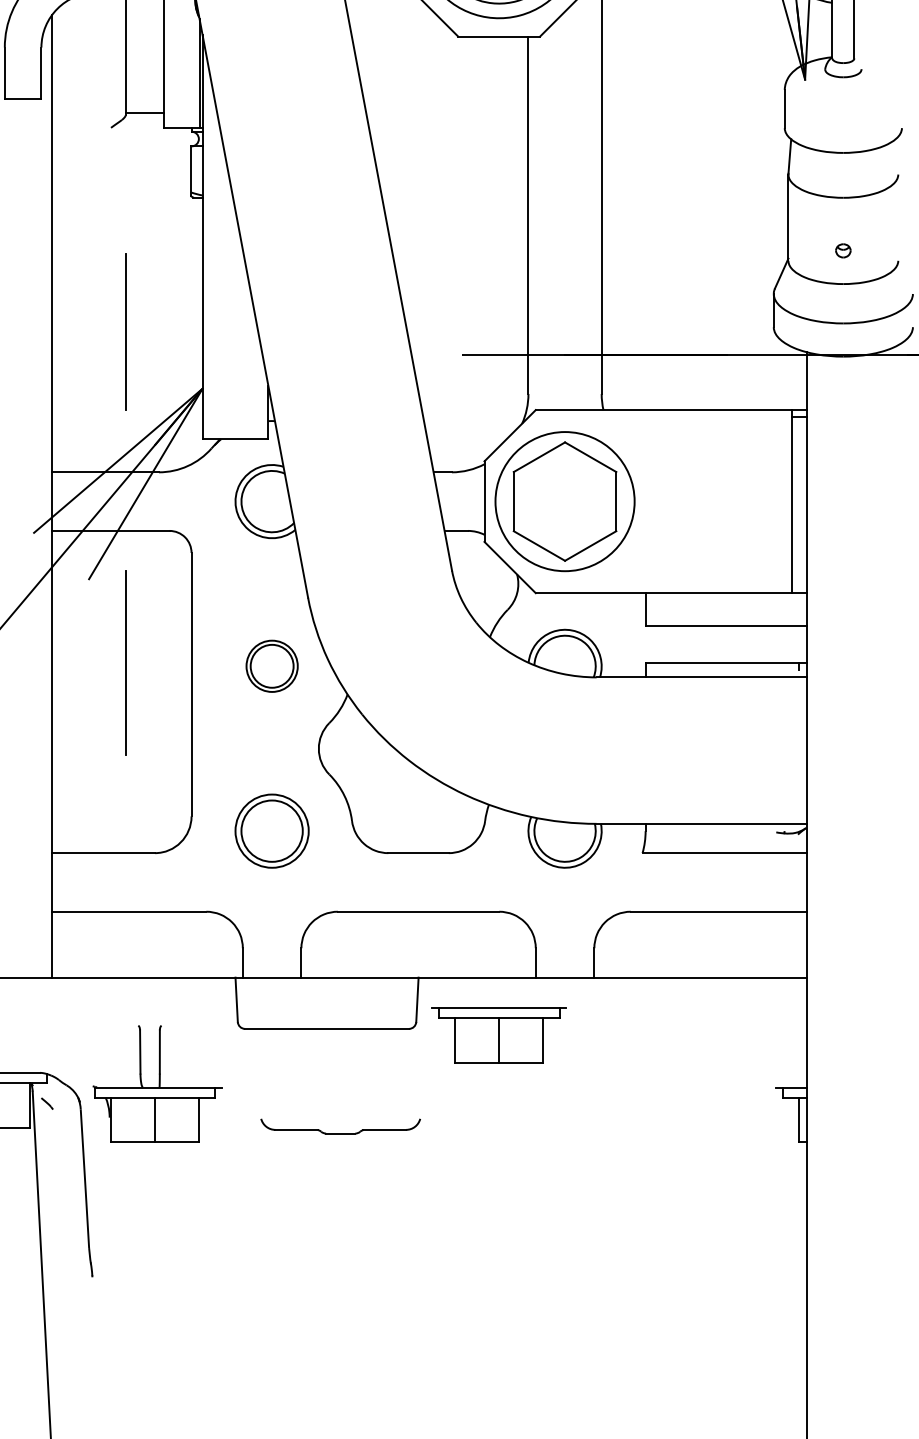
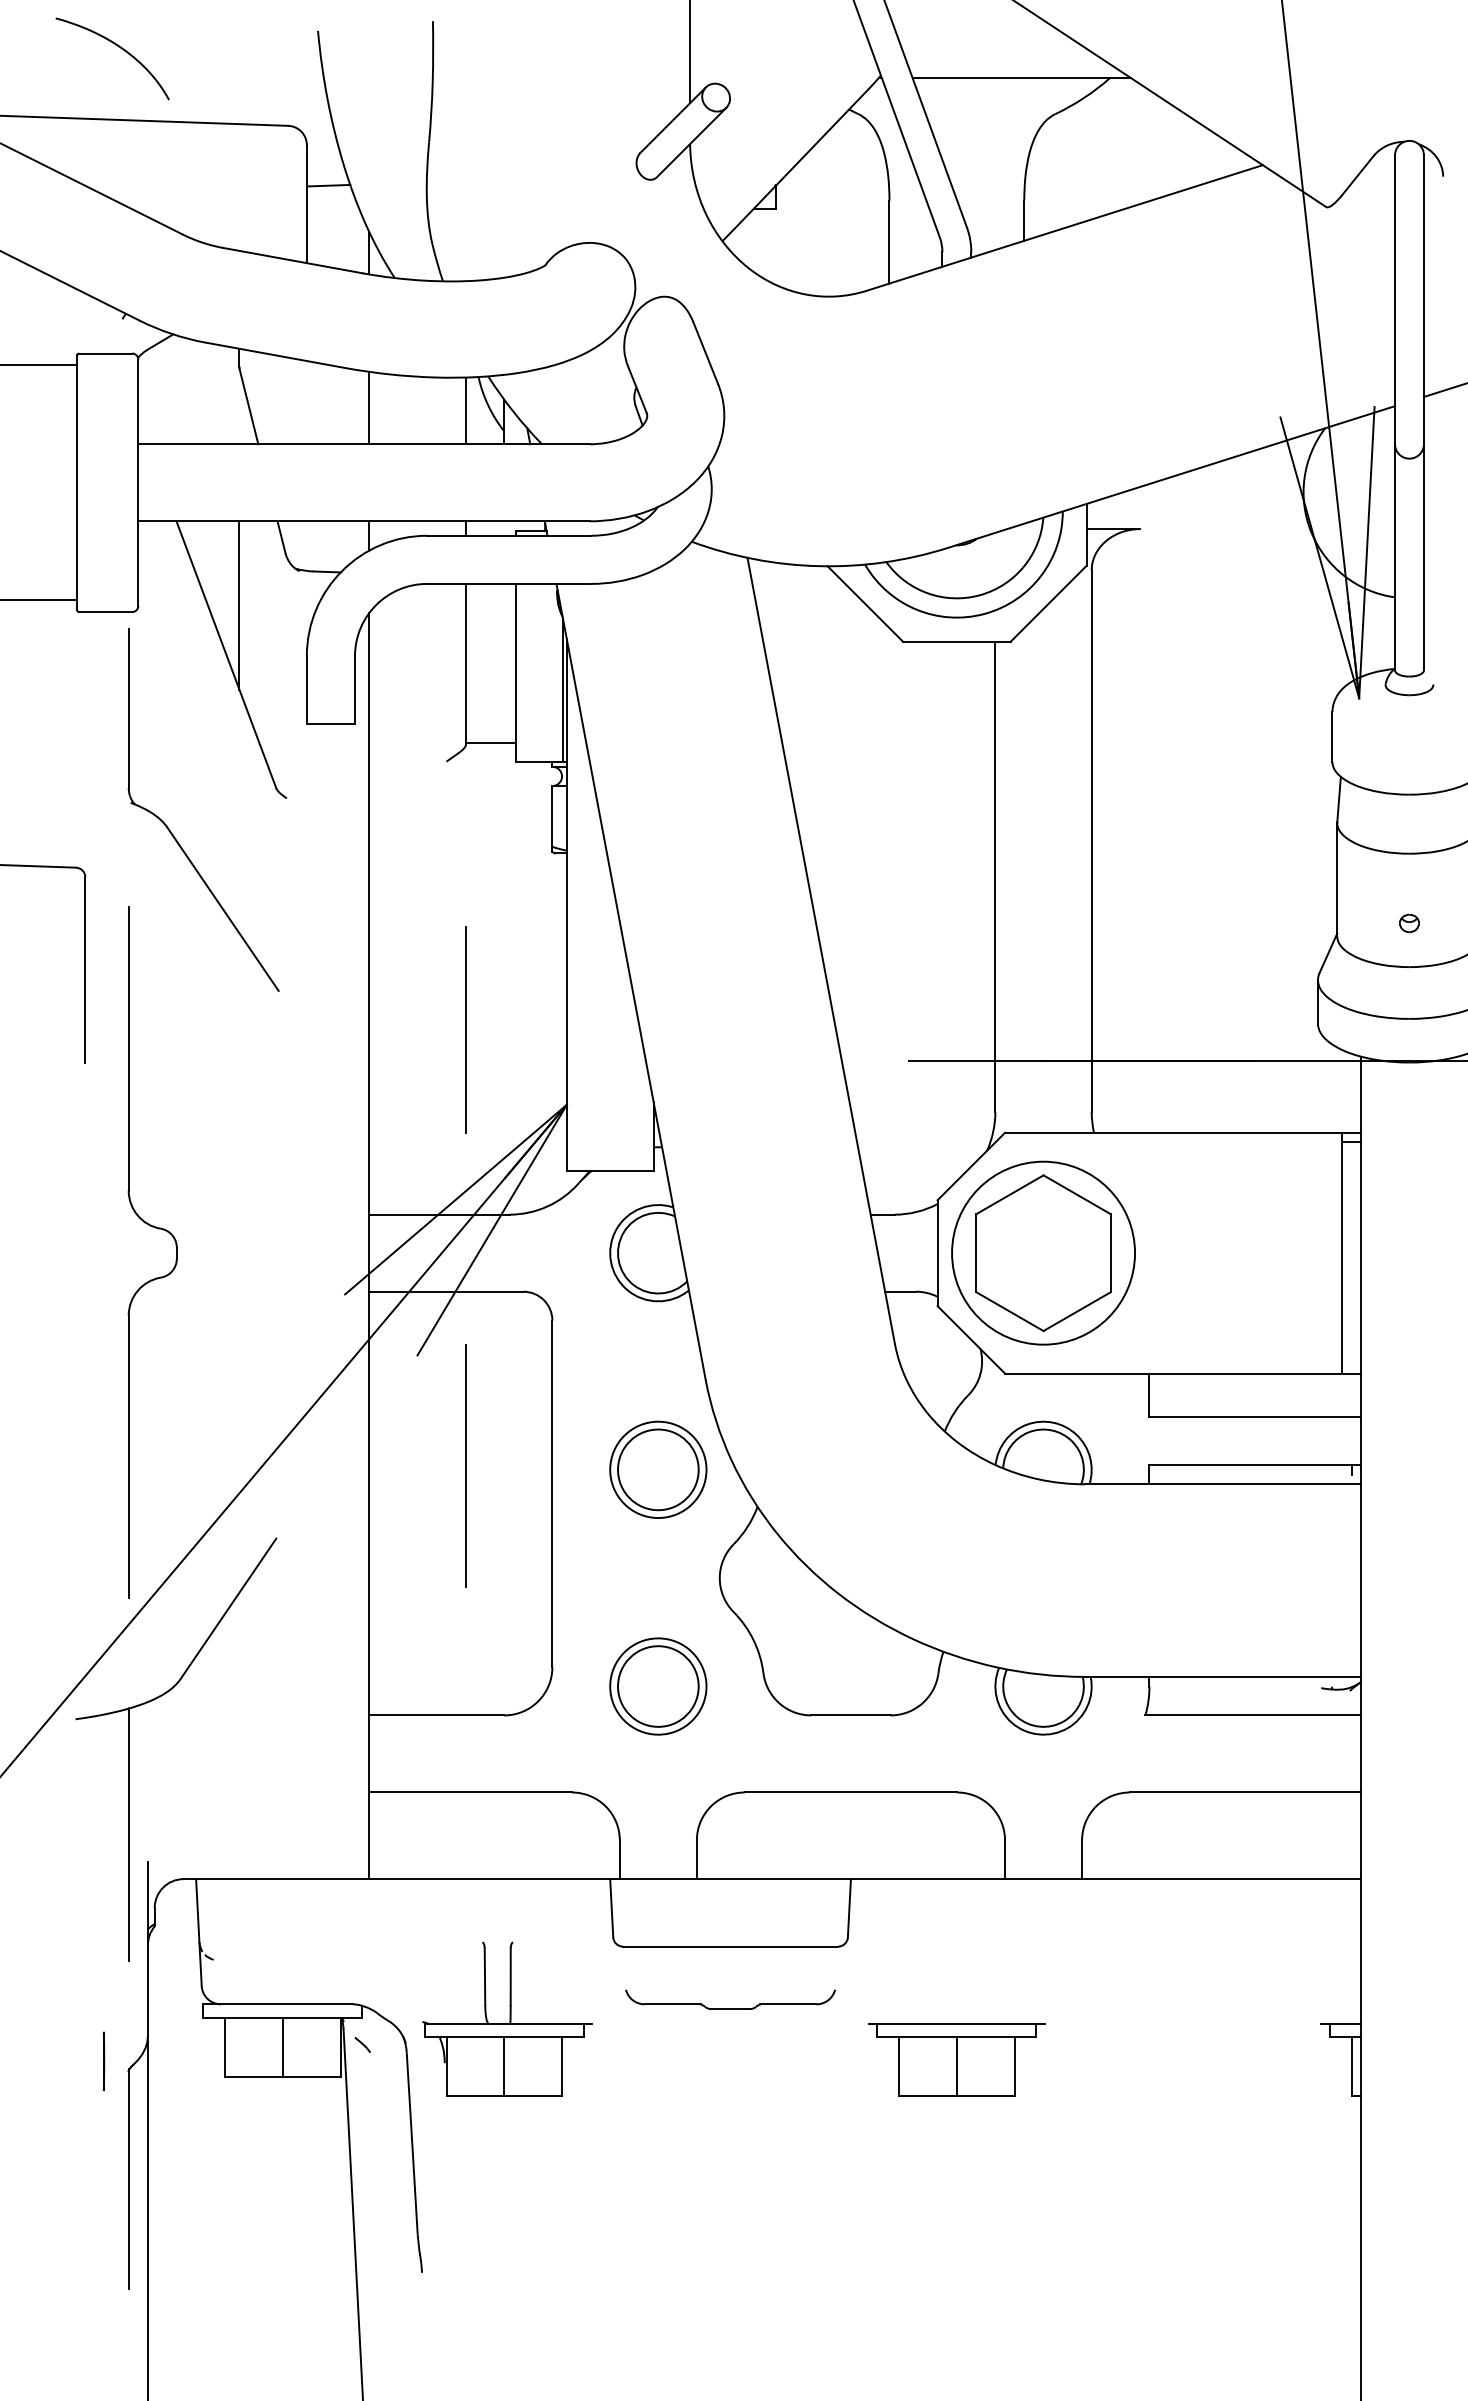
part: (272, 666) -> (658, 1469), size x1.43
part: (498, 1034) -> (956, 2059), moved
part: (340, 1133) -> (730, 2008), moved

